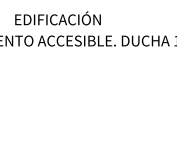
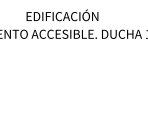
text: (58, 18) -> (62, 15), moved

